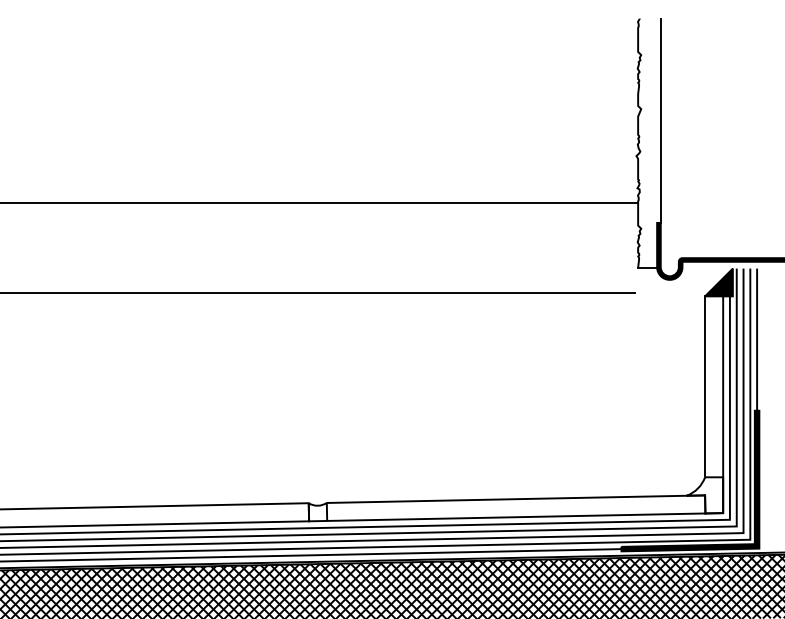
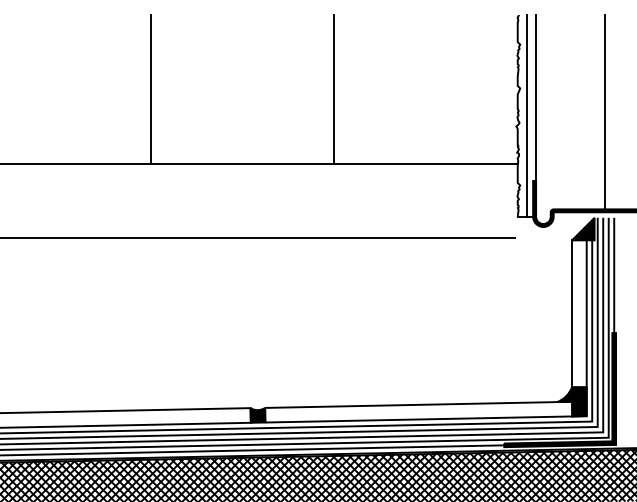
line: (185, 110) -> (150, 89), added
line: (412, 110) -> (334, 89), added
line: (746, 138) -> (605, 112), added
line: (648, 143) -> (526, 116), added
fill: (704, 495) -> (571, 401), added
fill: (317, 511) -> (257, 414), added

